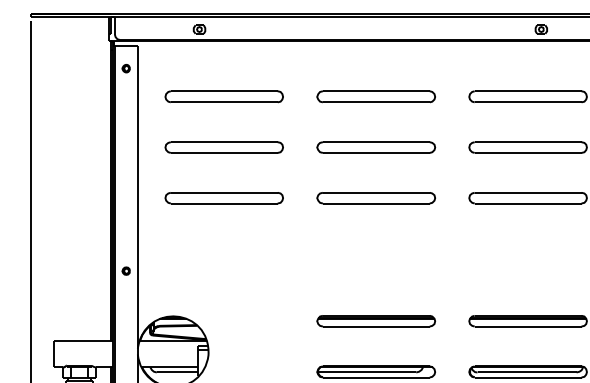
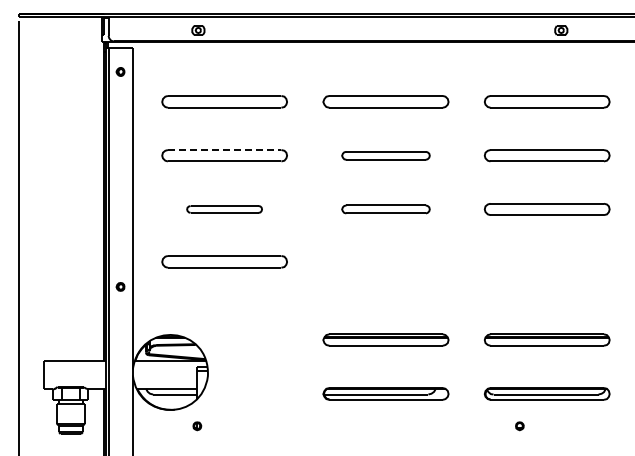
line: (224, 142) -> (224, 150), solid -> dashed
part: (375, 147) -> (385, 155), size x0.7
part: (224, 198) -> (224, 209), size x0.6
part: (375, 198) -> (385, 209), size x0.7
part: (224, 247) -> (224, 261), added

